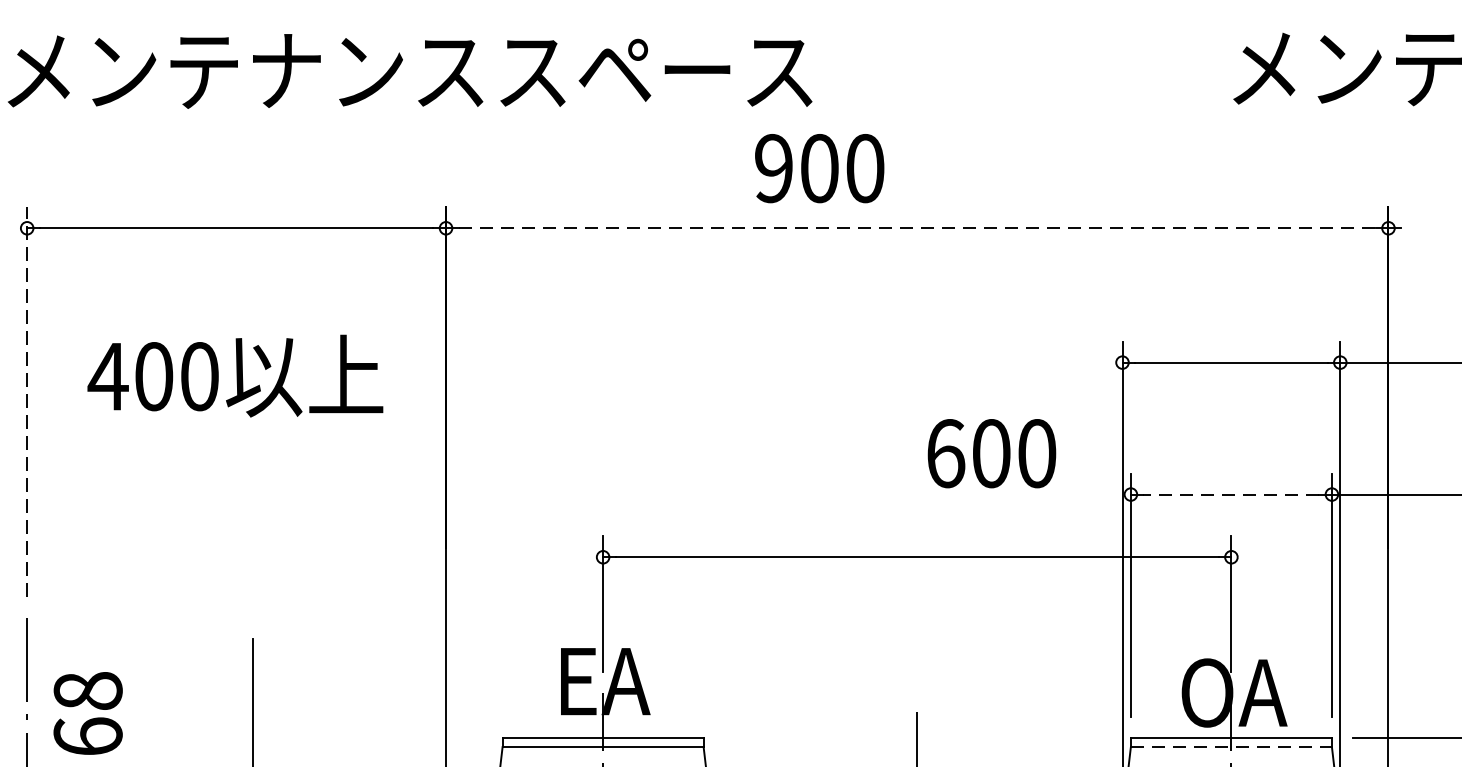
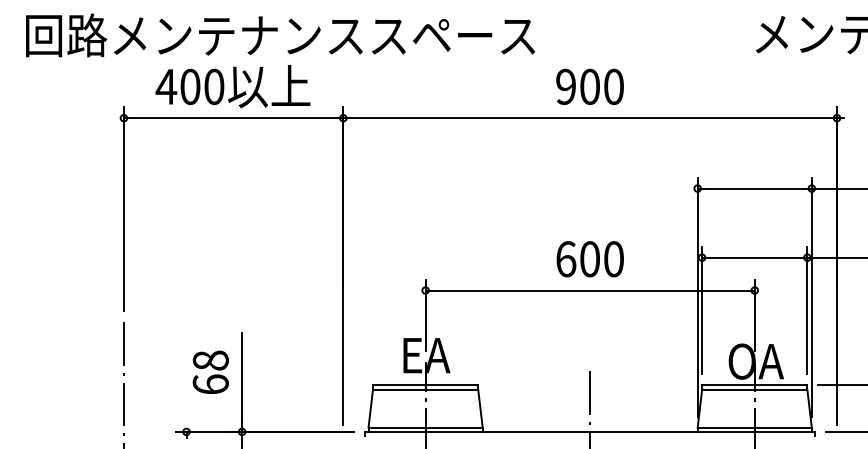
text: (818, 167) -> (589, 86), moved
line: (917, 228) -> (590, 118), dashed -> solid
text: (234, 375) -> (232, 86), moved
line: (26, 400) -> (123, 208), dashed -> solid
text: (990, 454) -> (589, 259), moved
line: (1230, 494) -> (754, 257), dashed -> solid
text: (87, 711) -> (210, 371), moved
line: (1230, 746) -> (754, 389), dashed -> solid

